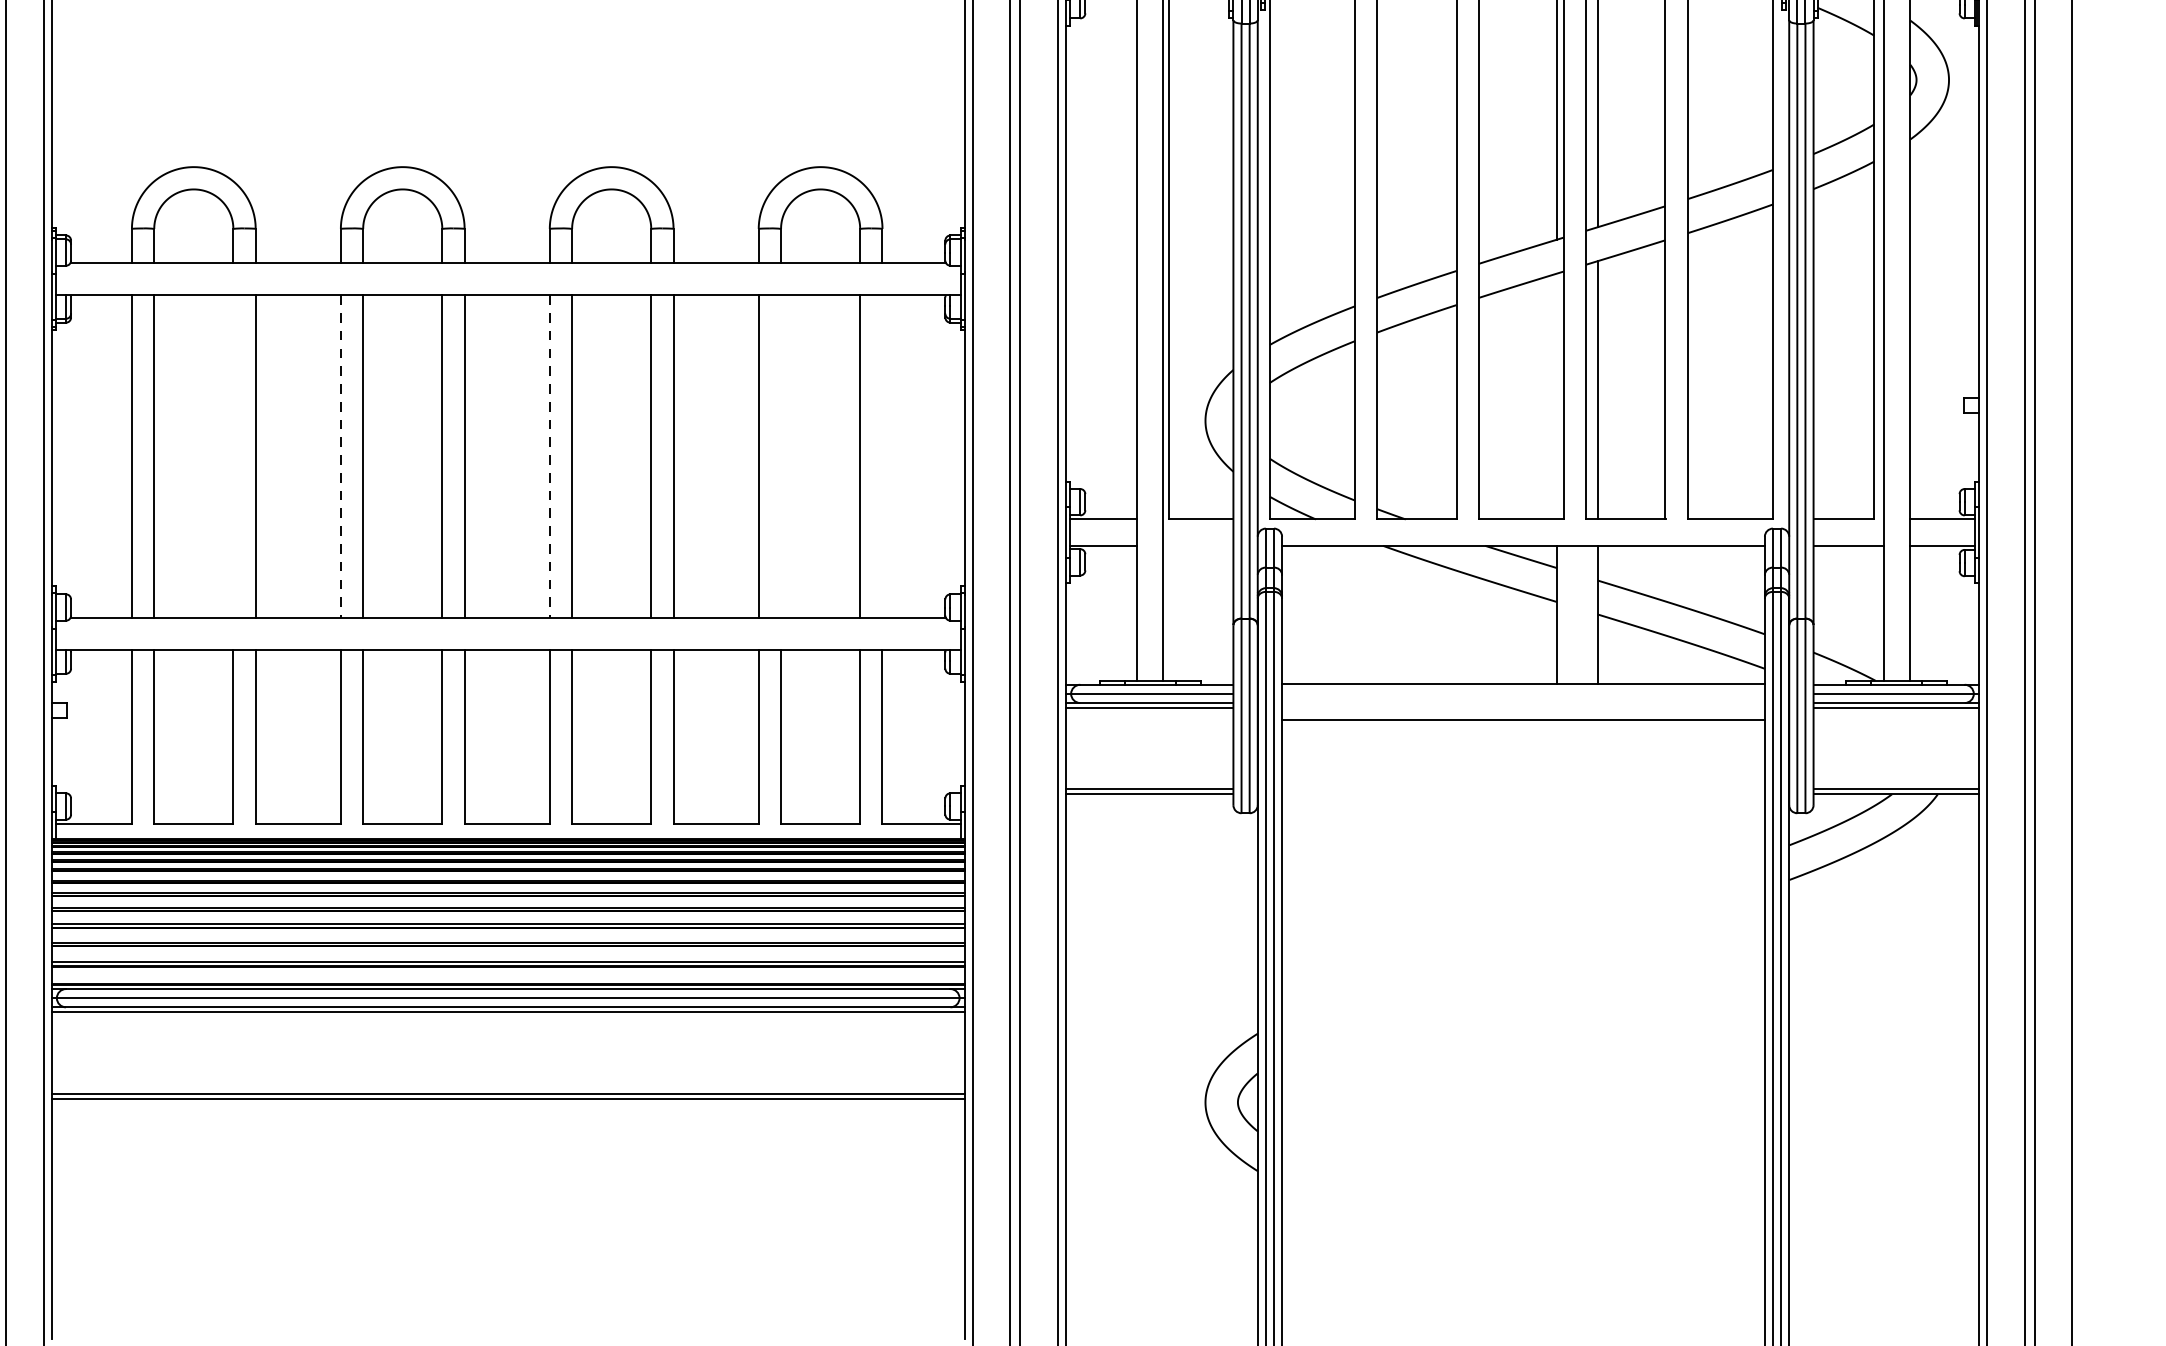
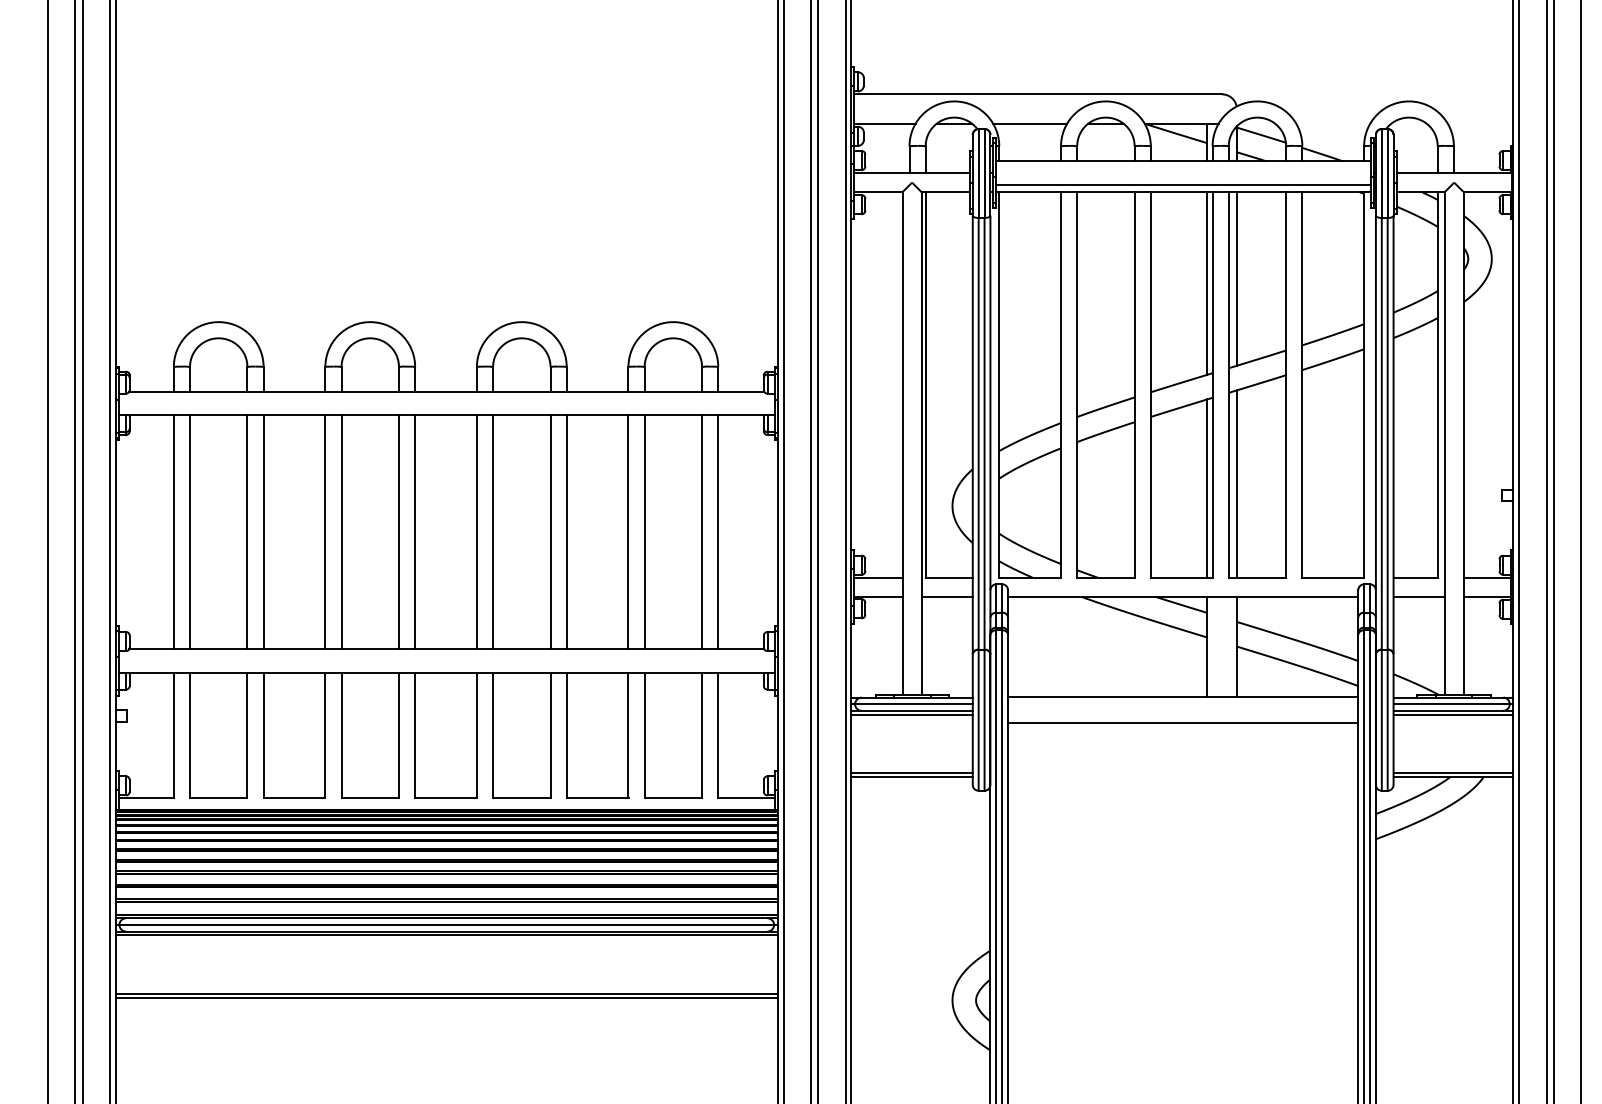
line: (1557, 396) -> (1207, 488), added
line: (233, 457) -> (247, 532), added
line: (341, 457) -> (325, 532), dashed -> solid
line: (549, 457) -> (476, 532), dashed -> solid
line: (780, 457) -> (644, 532), added
line: (882, 457) -> (718, 532), added
line: (1197, 545) -> (946, 596), added

